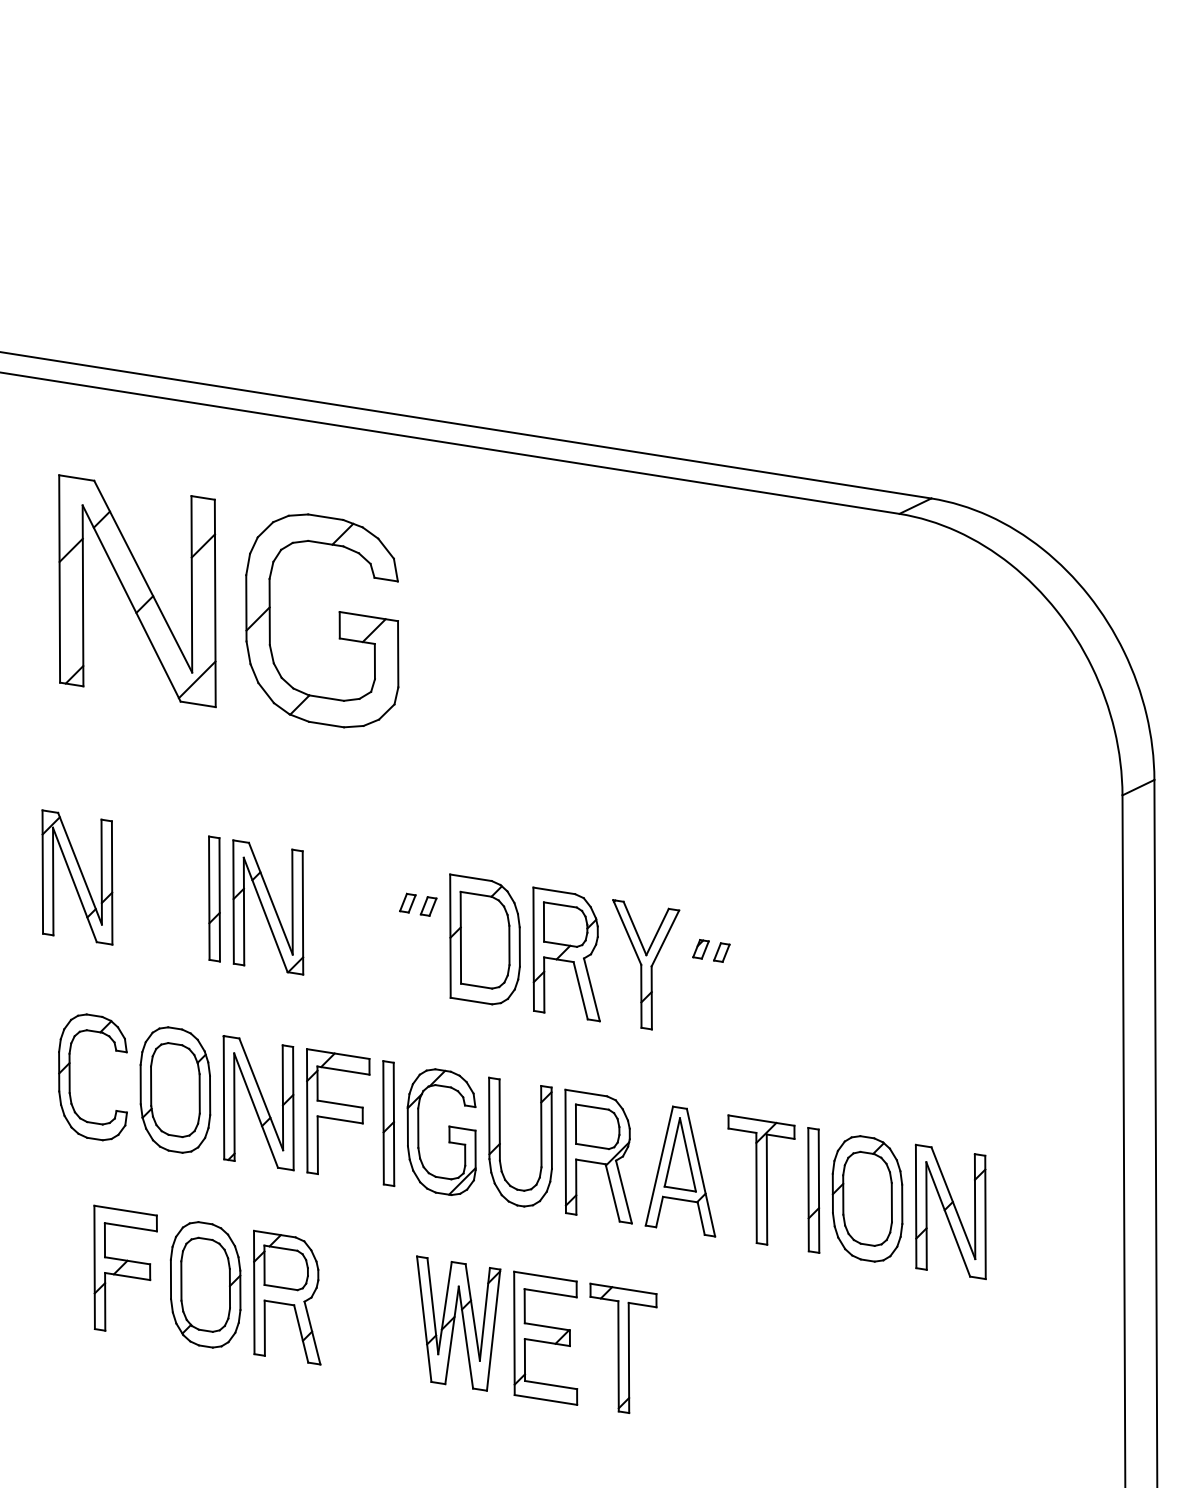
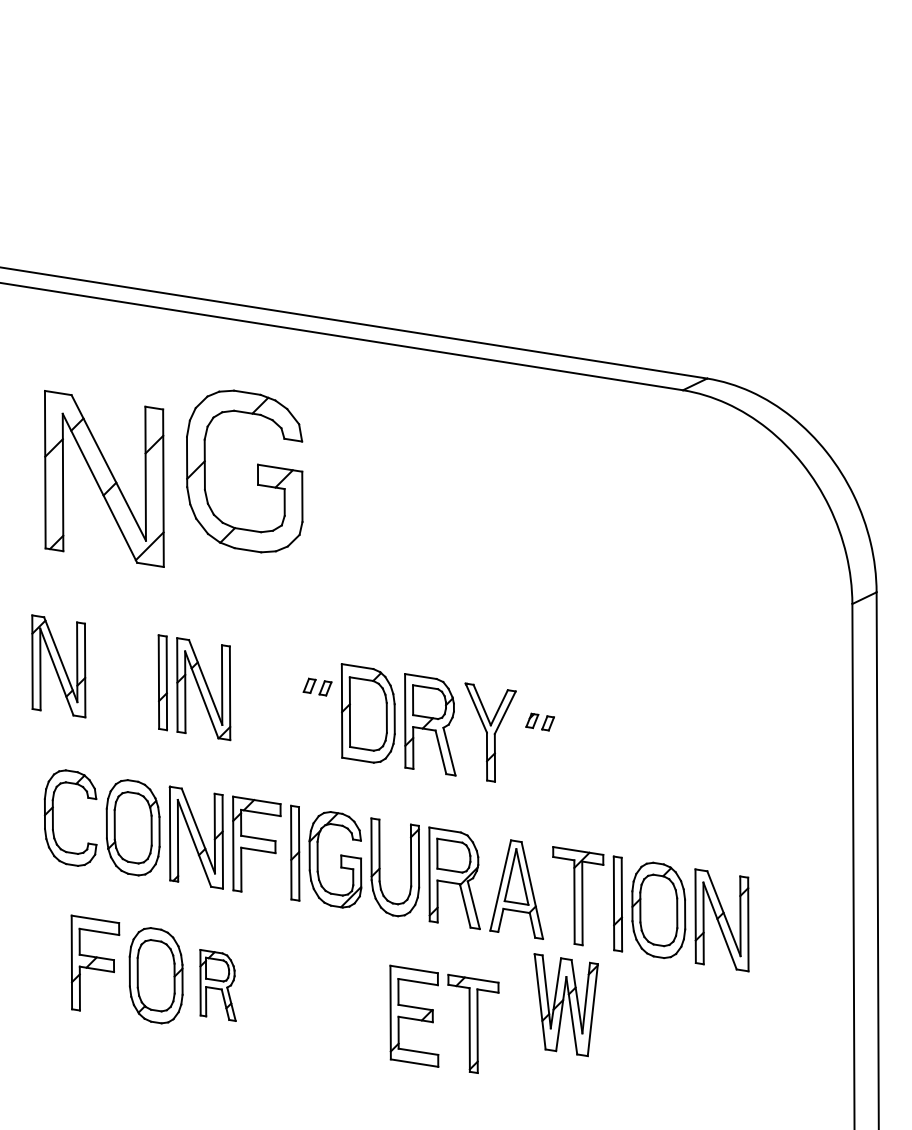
part: (137, 590) -> (104, 478), moved
part: (286, 1297) -> (217, 985), size x0.7
part: (457, 1324) -> (565, 1005), moved

